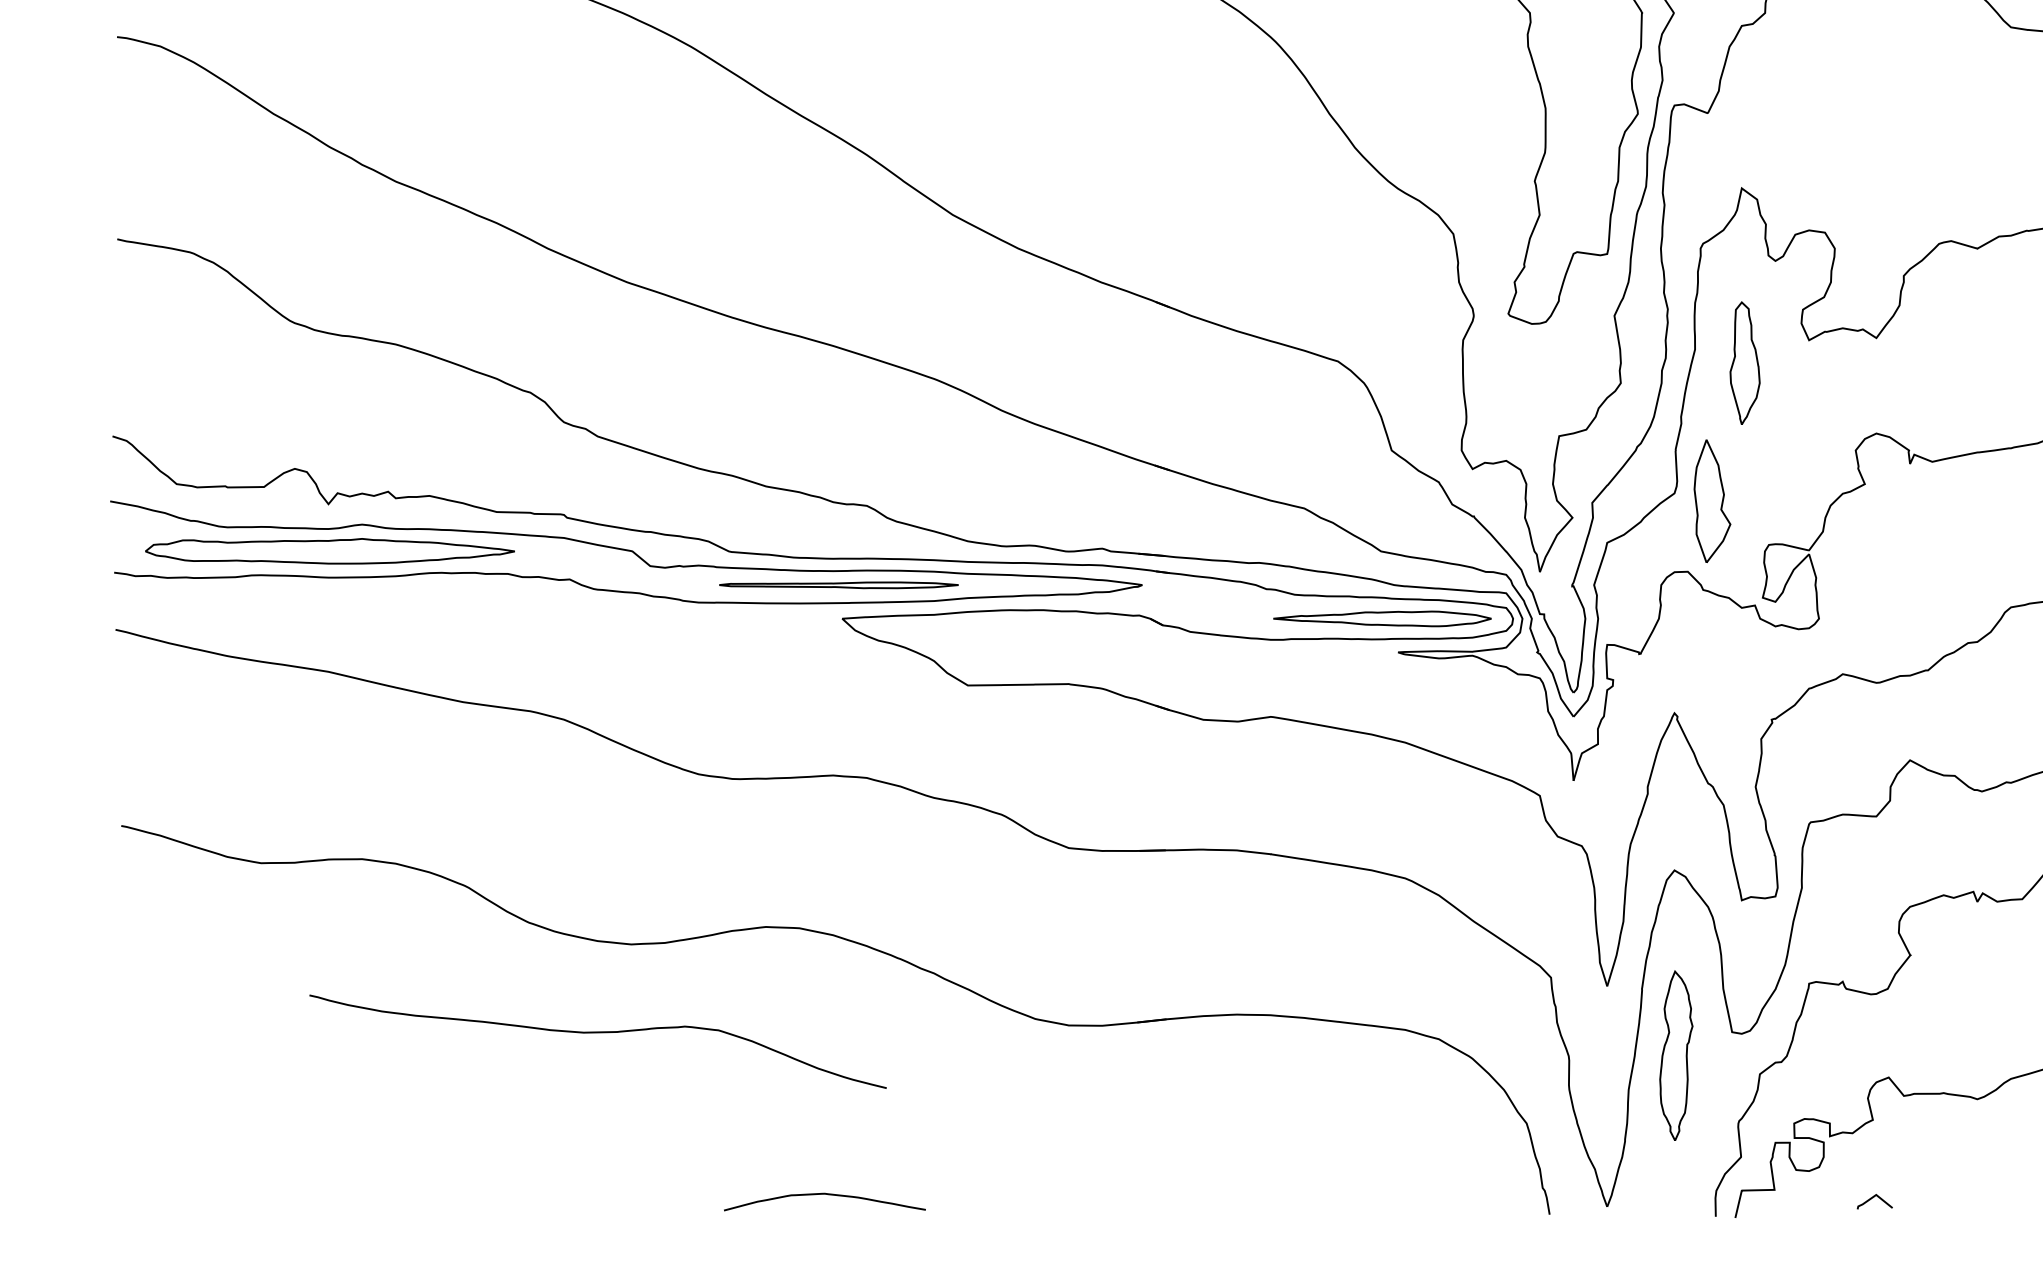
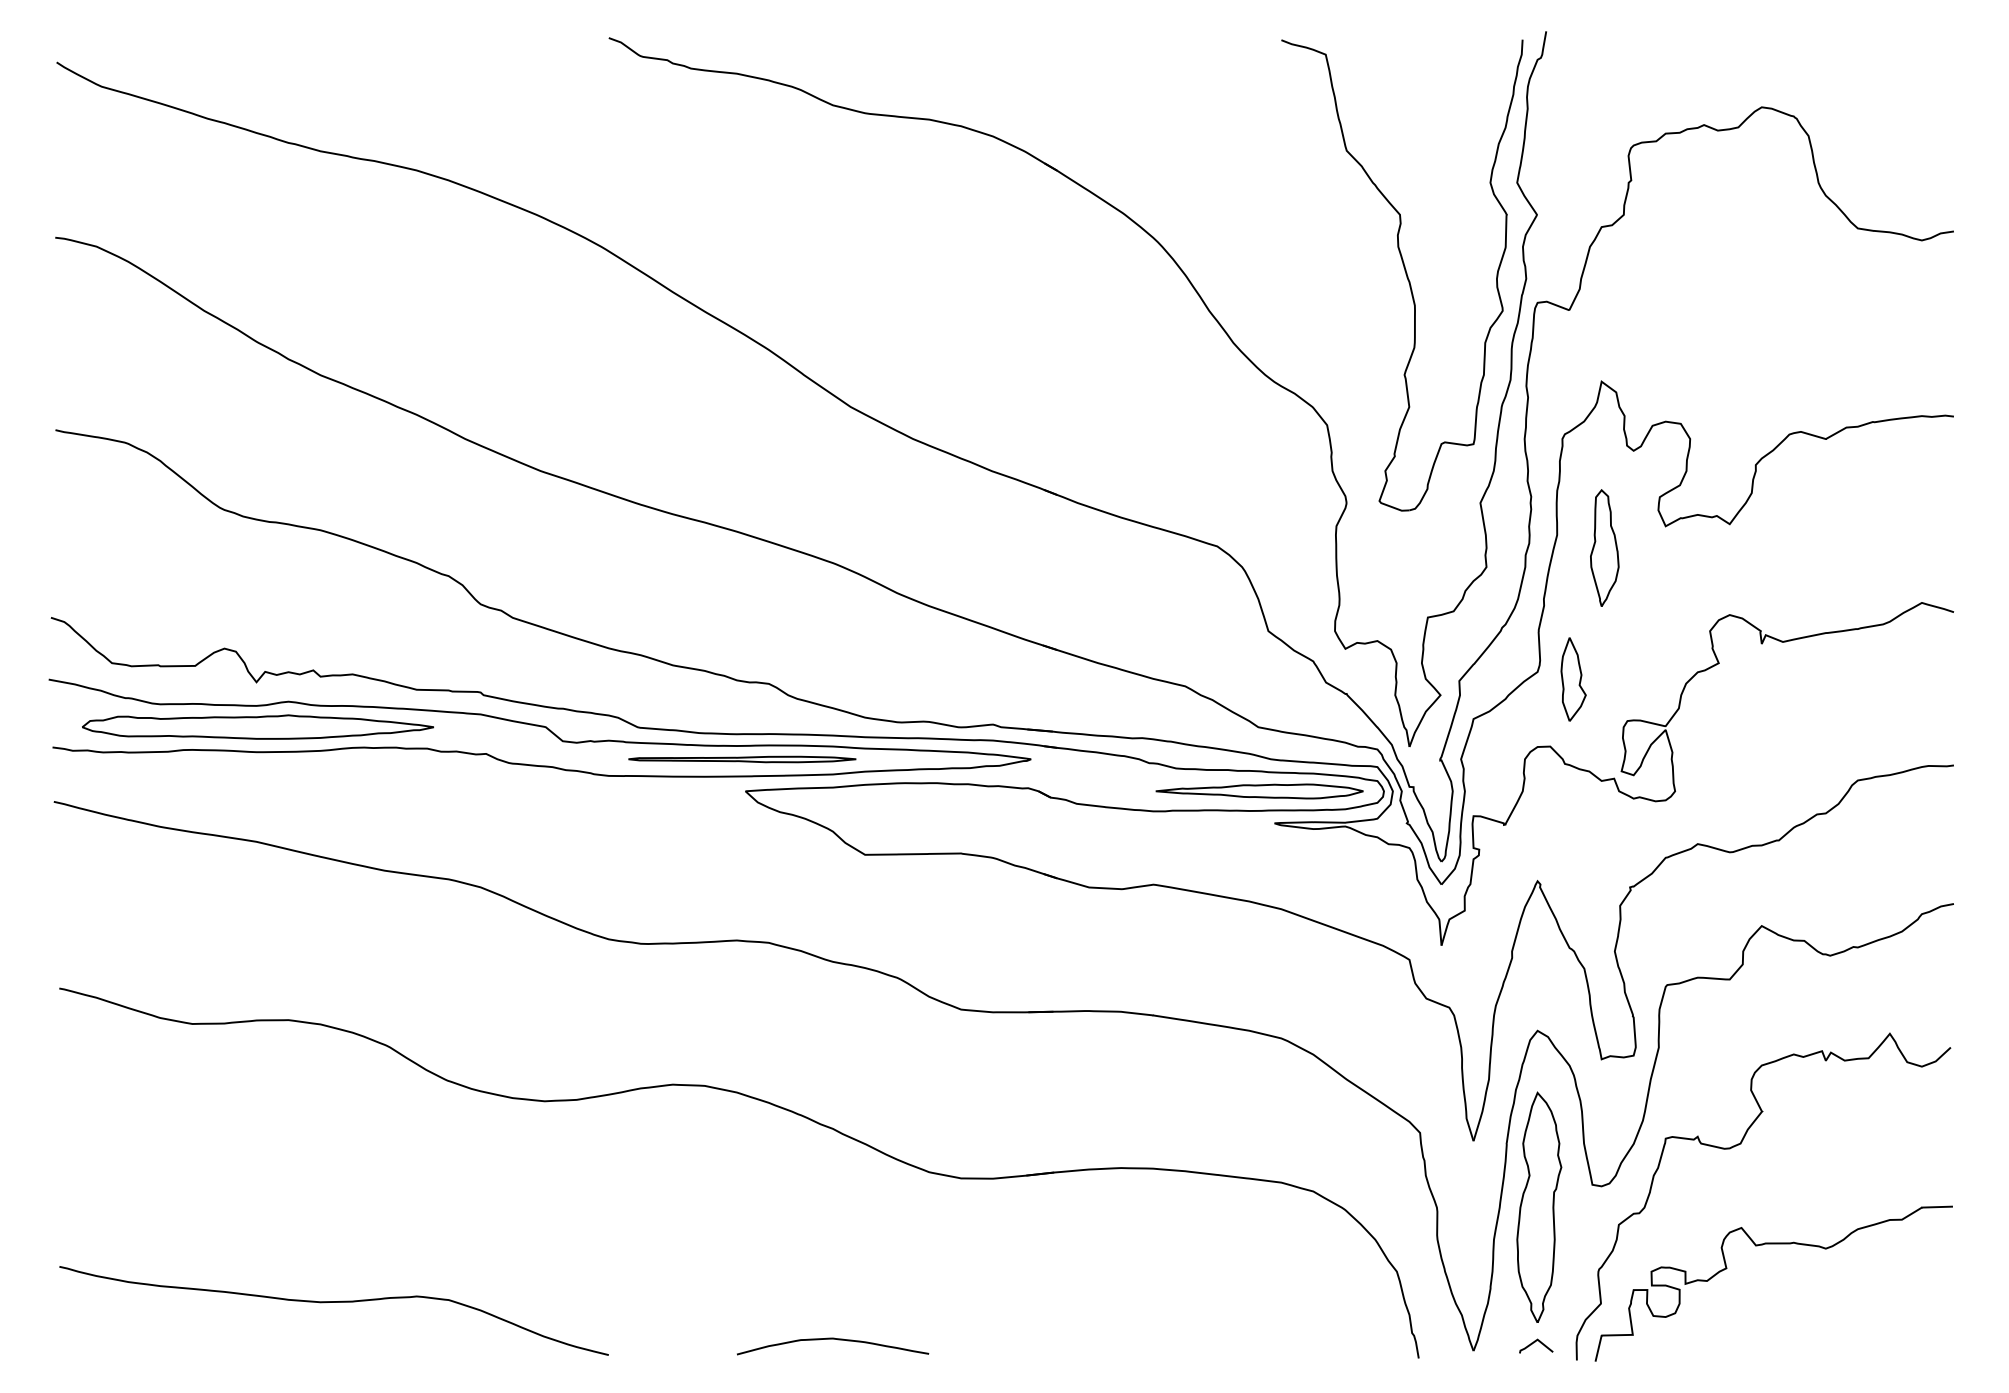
part: (1712, 501) -> (1573, 679), size x0.71
curve: (597, 1032) -> (333, 1302), moved
part: (1676, 1054) -> (1539, 1206), size x1.43
curve: (825, 1194) -> (833, 1339), moved
line: (1874, 1197) -> (1535, 1342), moved

